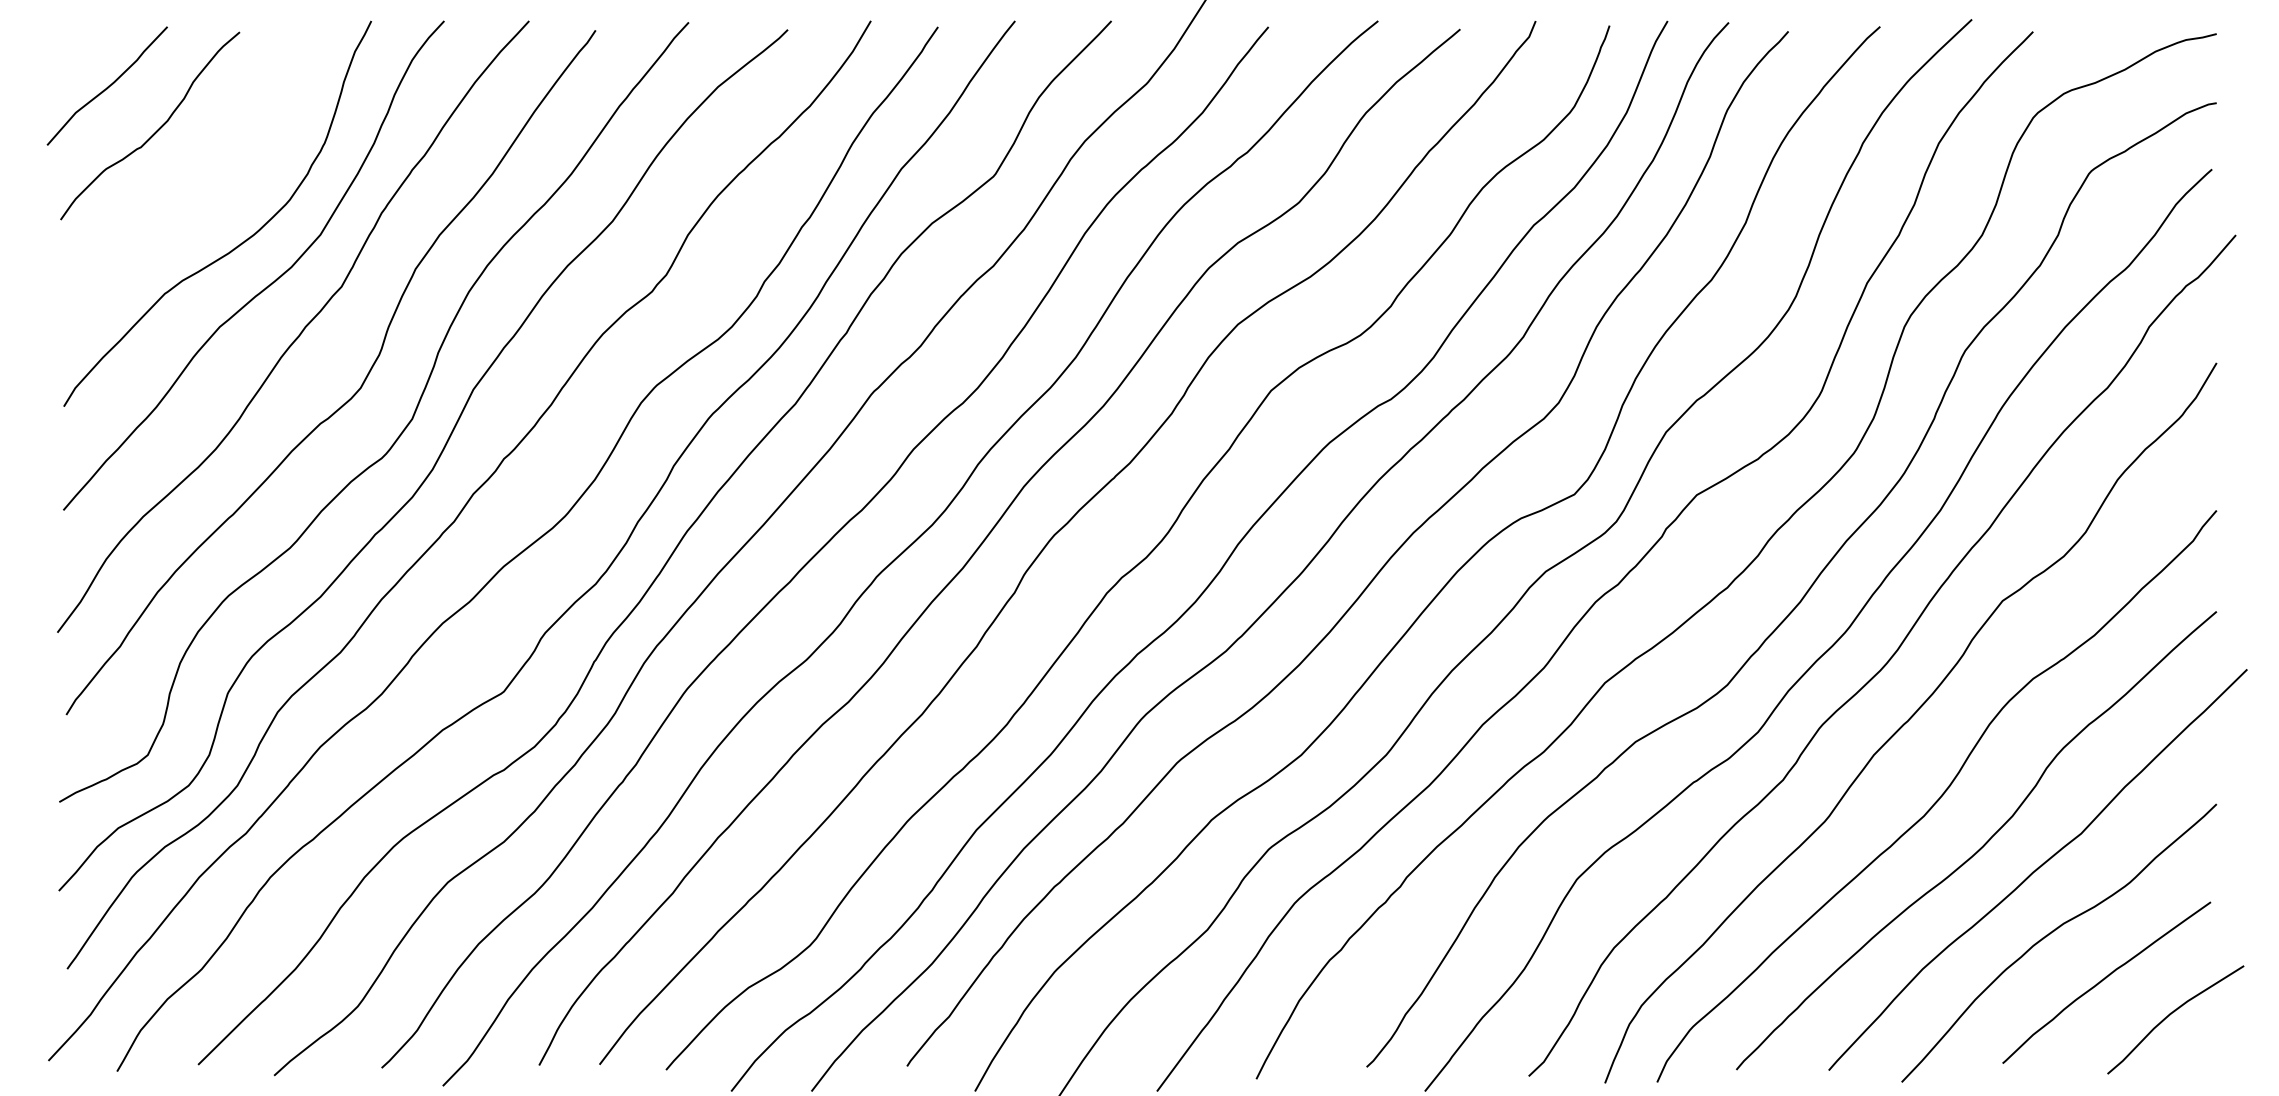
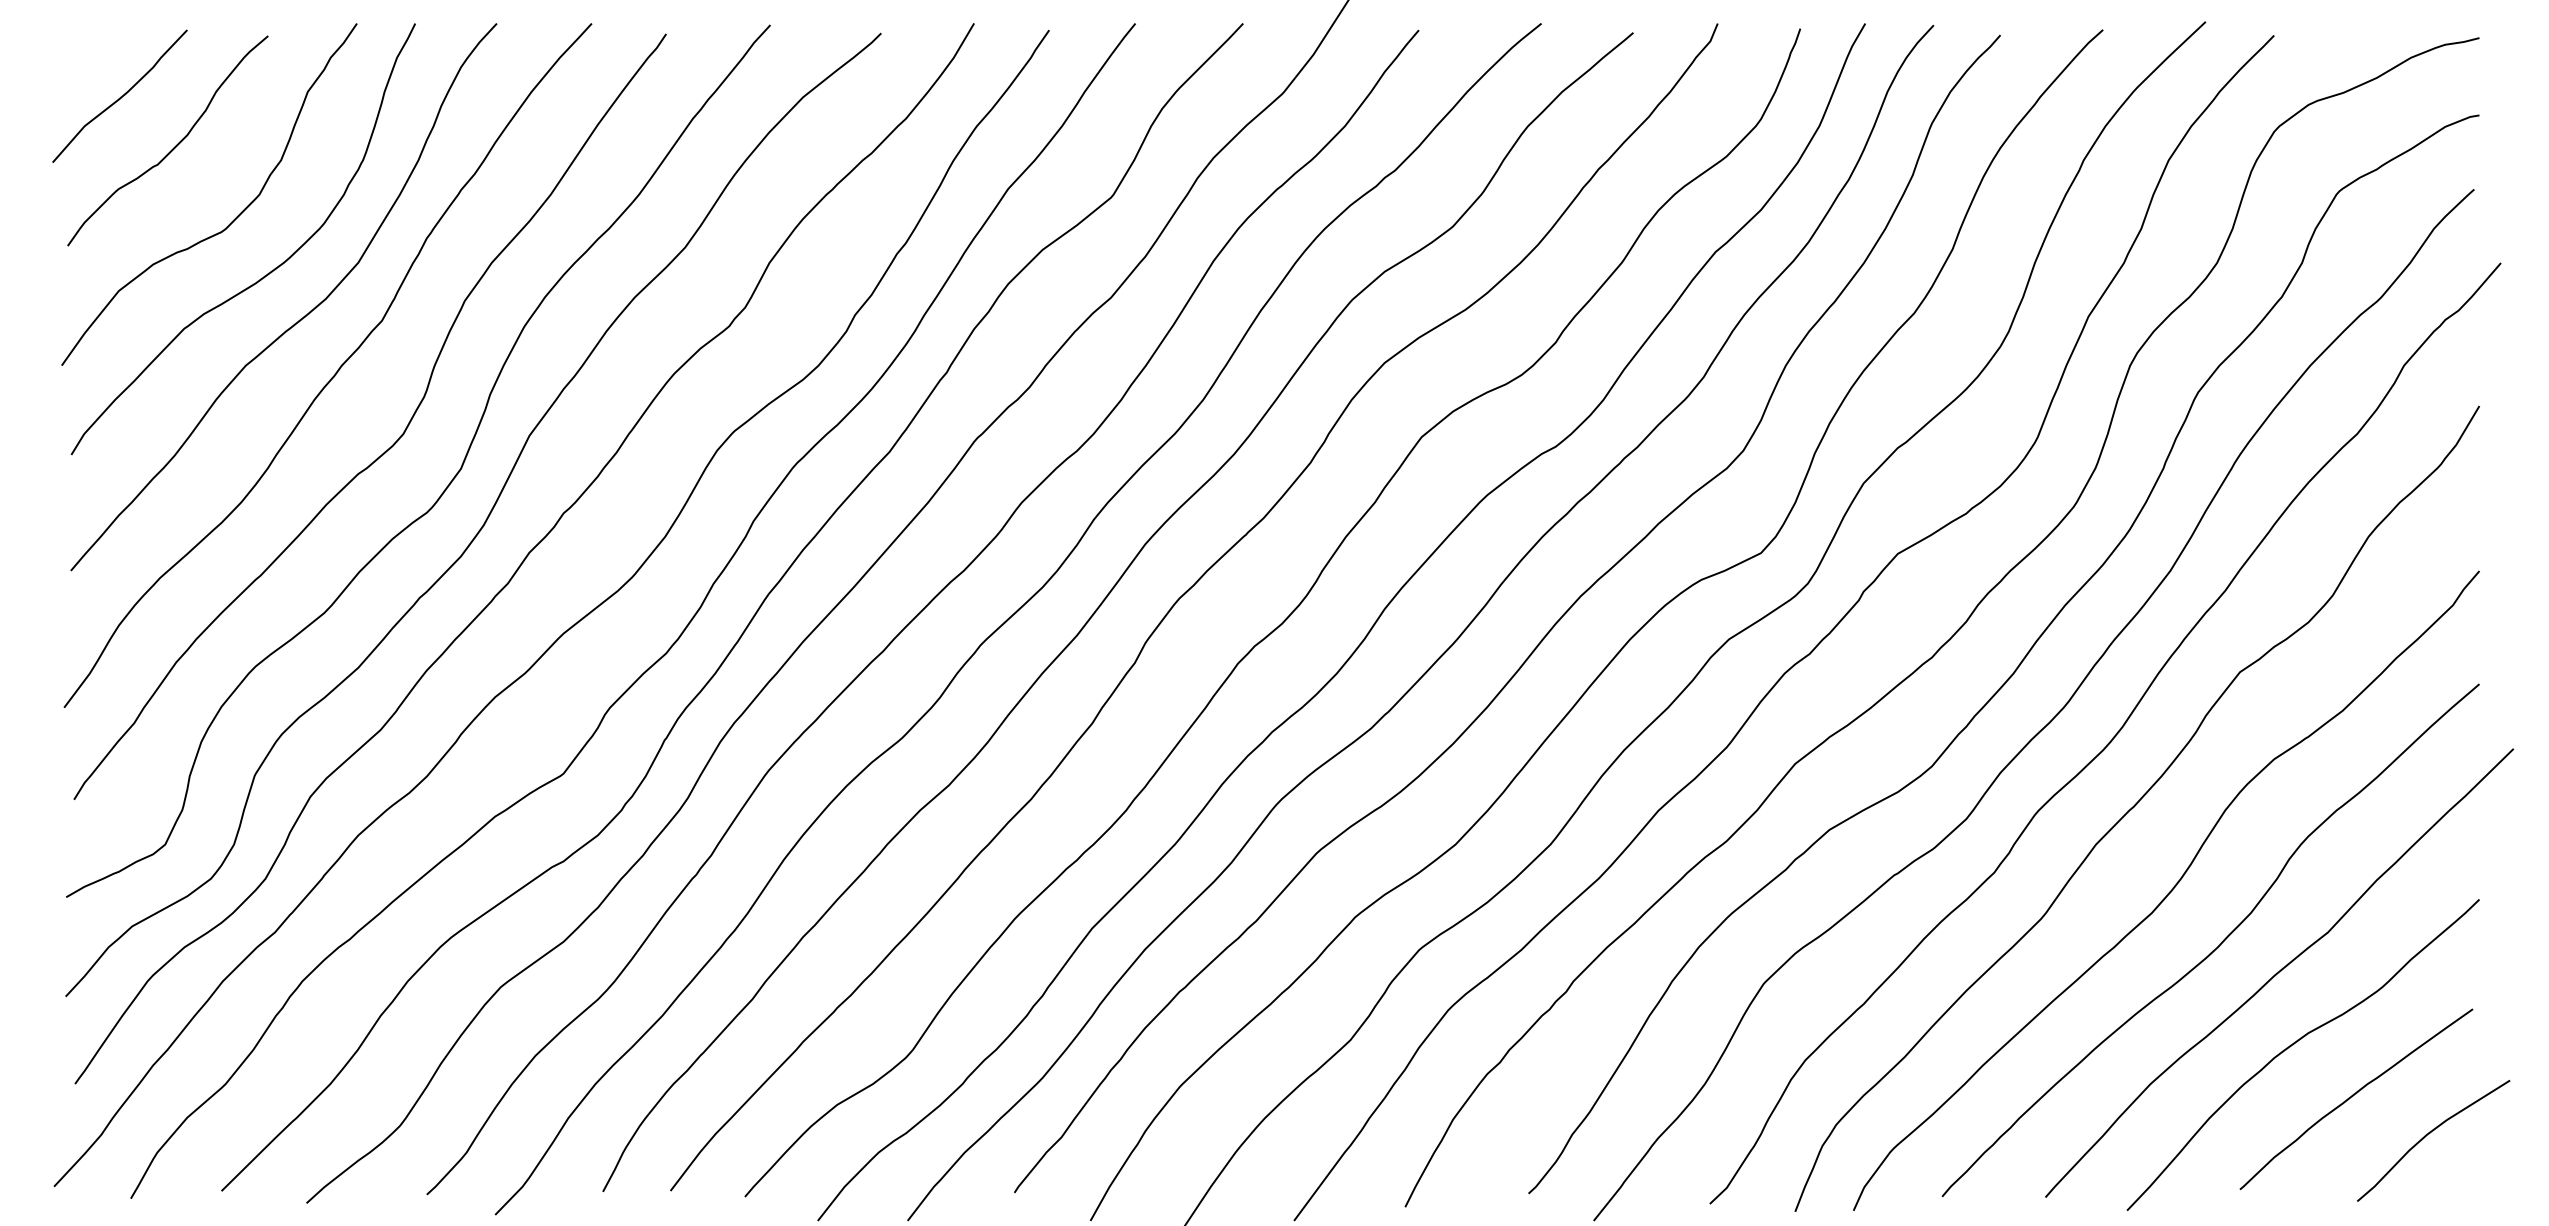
curve: (209, 195) -> (234, 218), added

